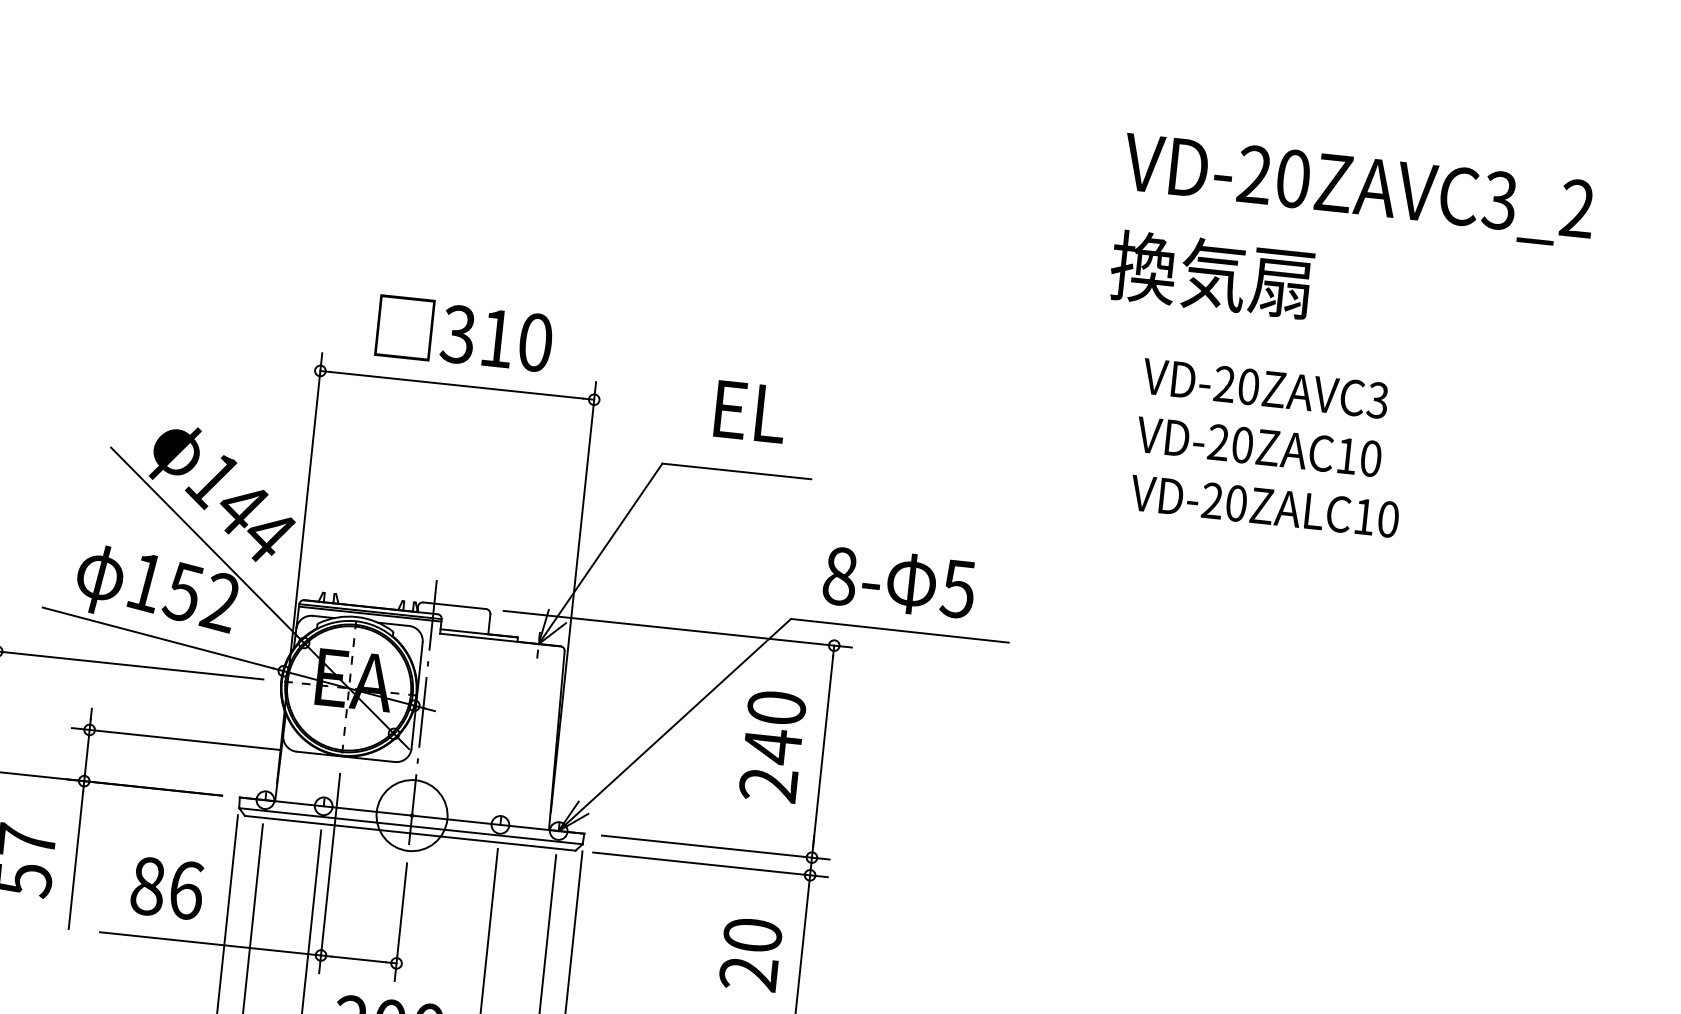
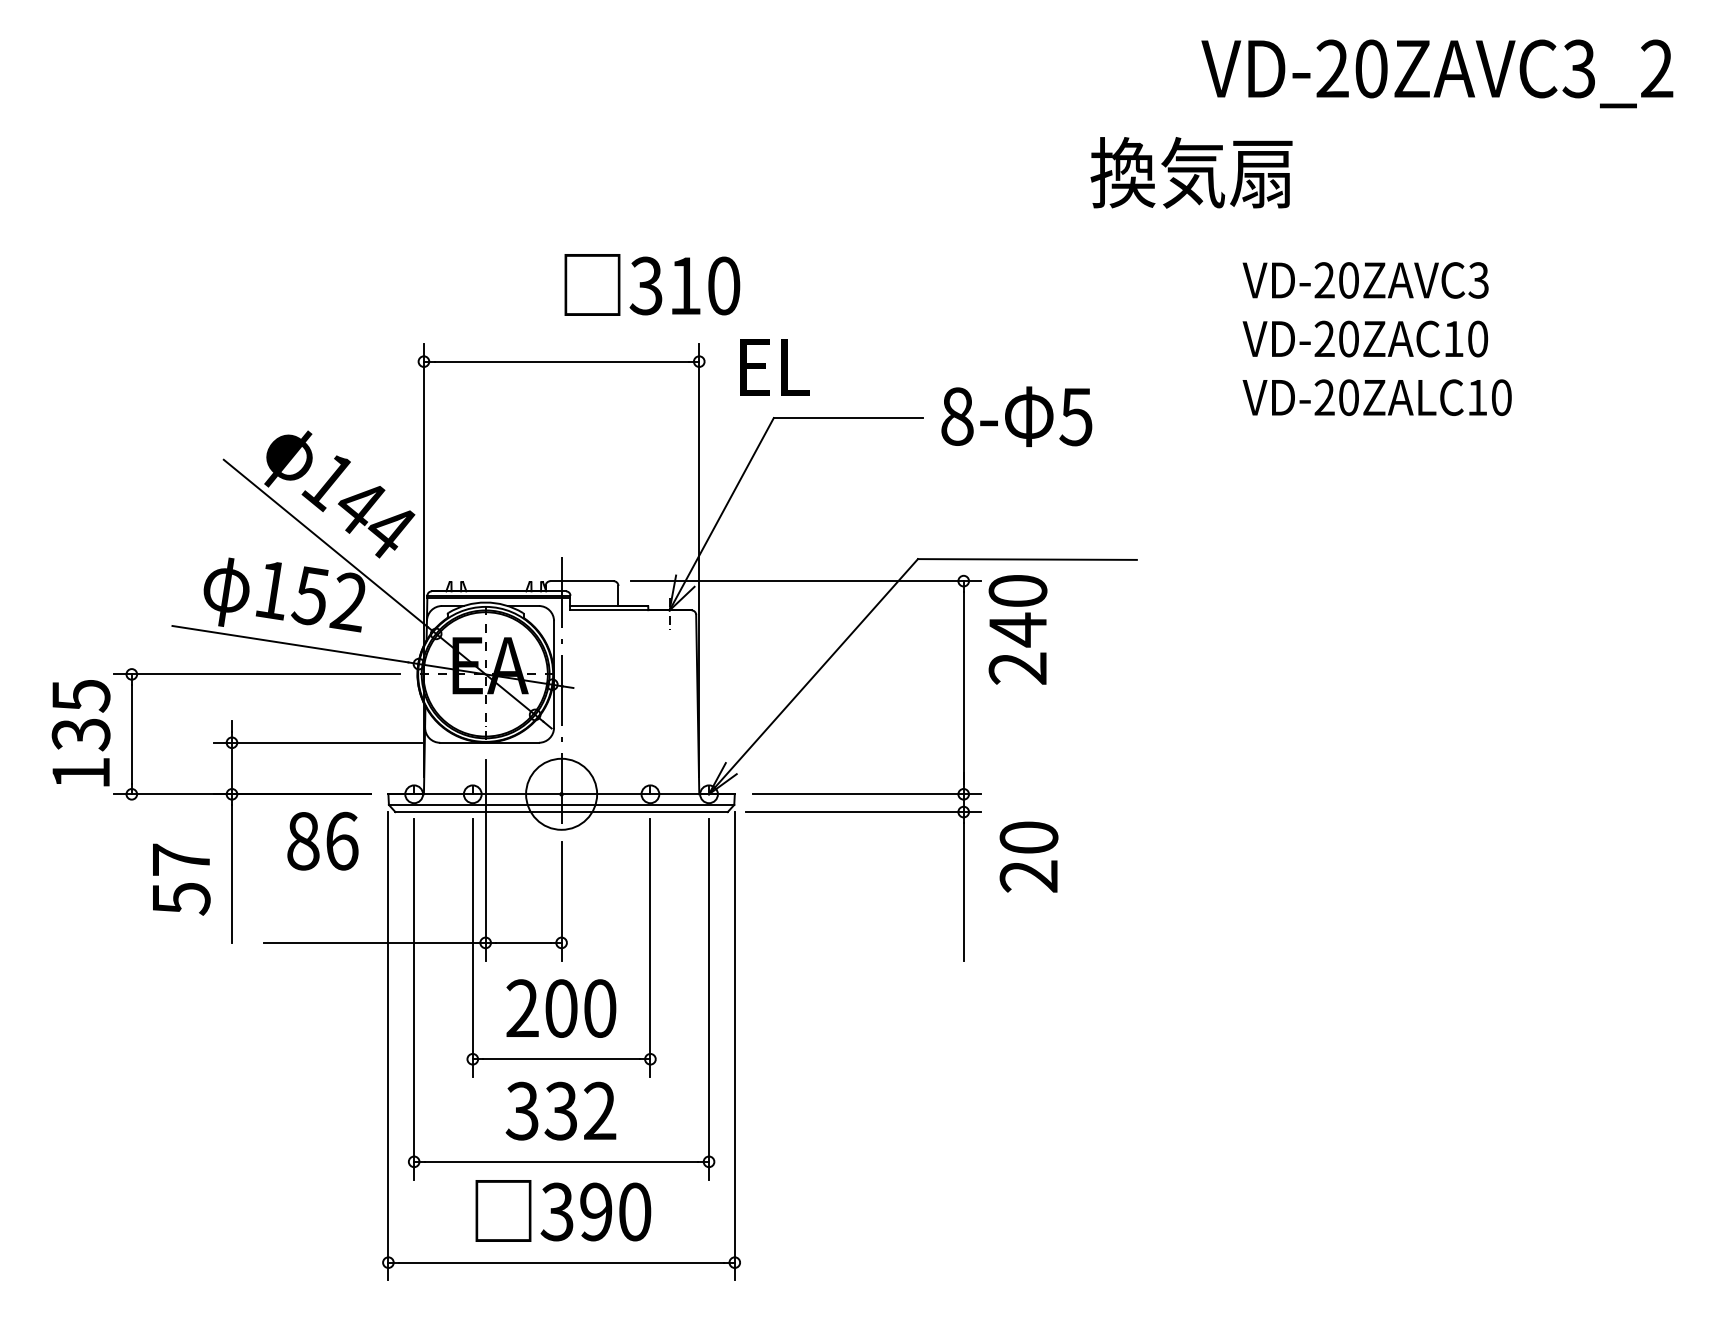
text: (1211, 274) -> (1191, 172), moved
text: (464, 333) -> (652, 284), moved
text: (750, 411) -> (774, 367), moved
text: (899, 582) -> (1016, 416), moved
text: (772, 746) -> (1017, 629), moved
text: (167, 887) -> (322, 840), moved
text: (750, 953) -> (1028, 856), moved

